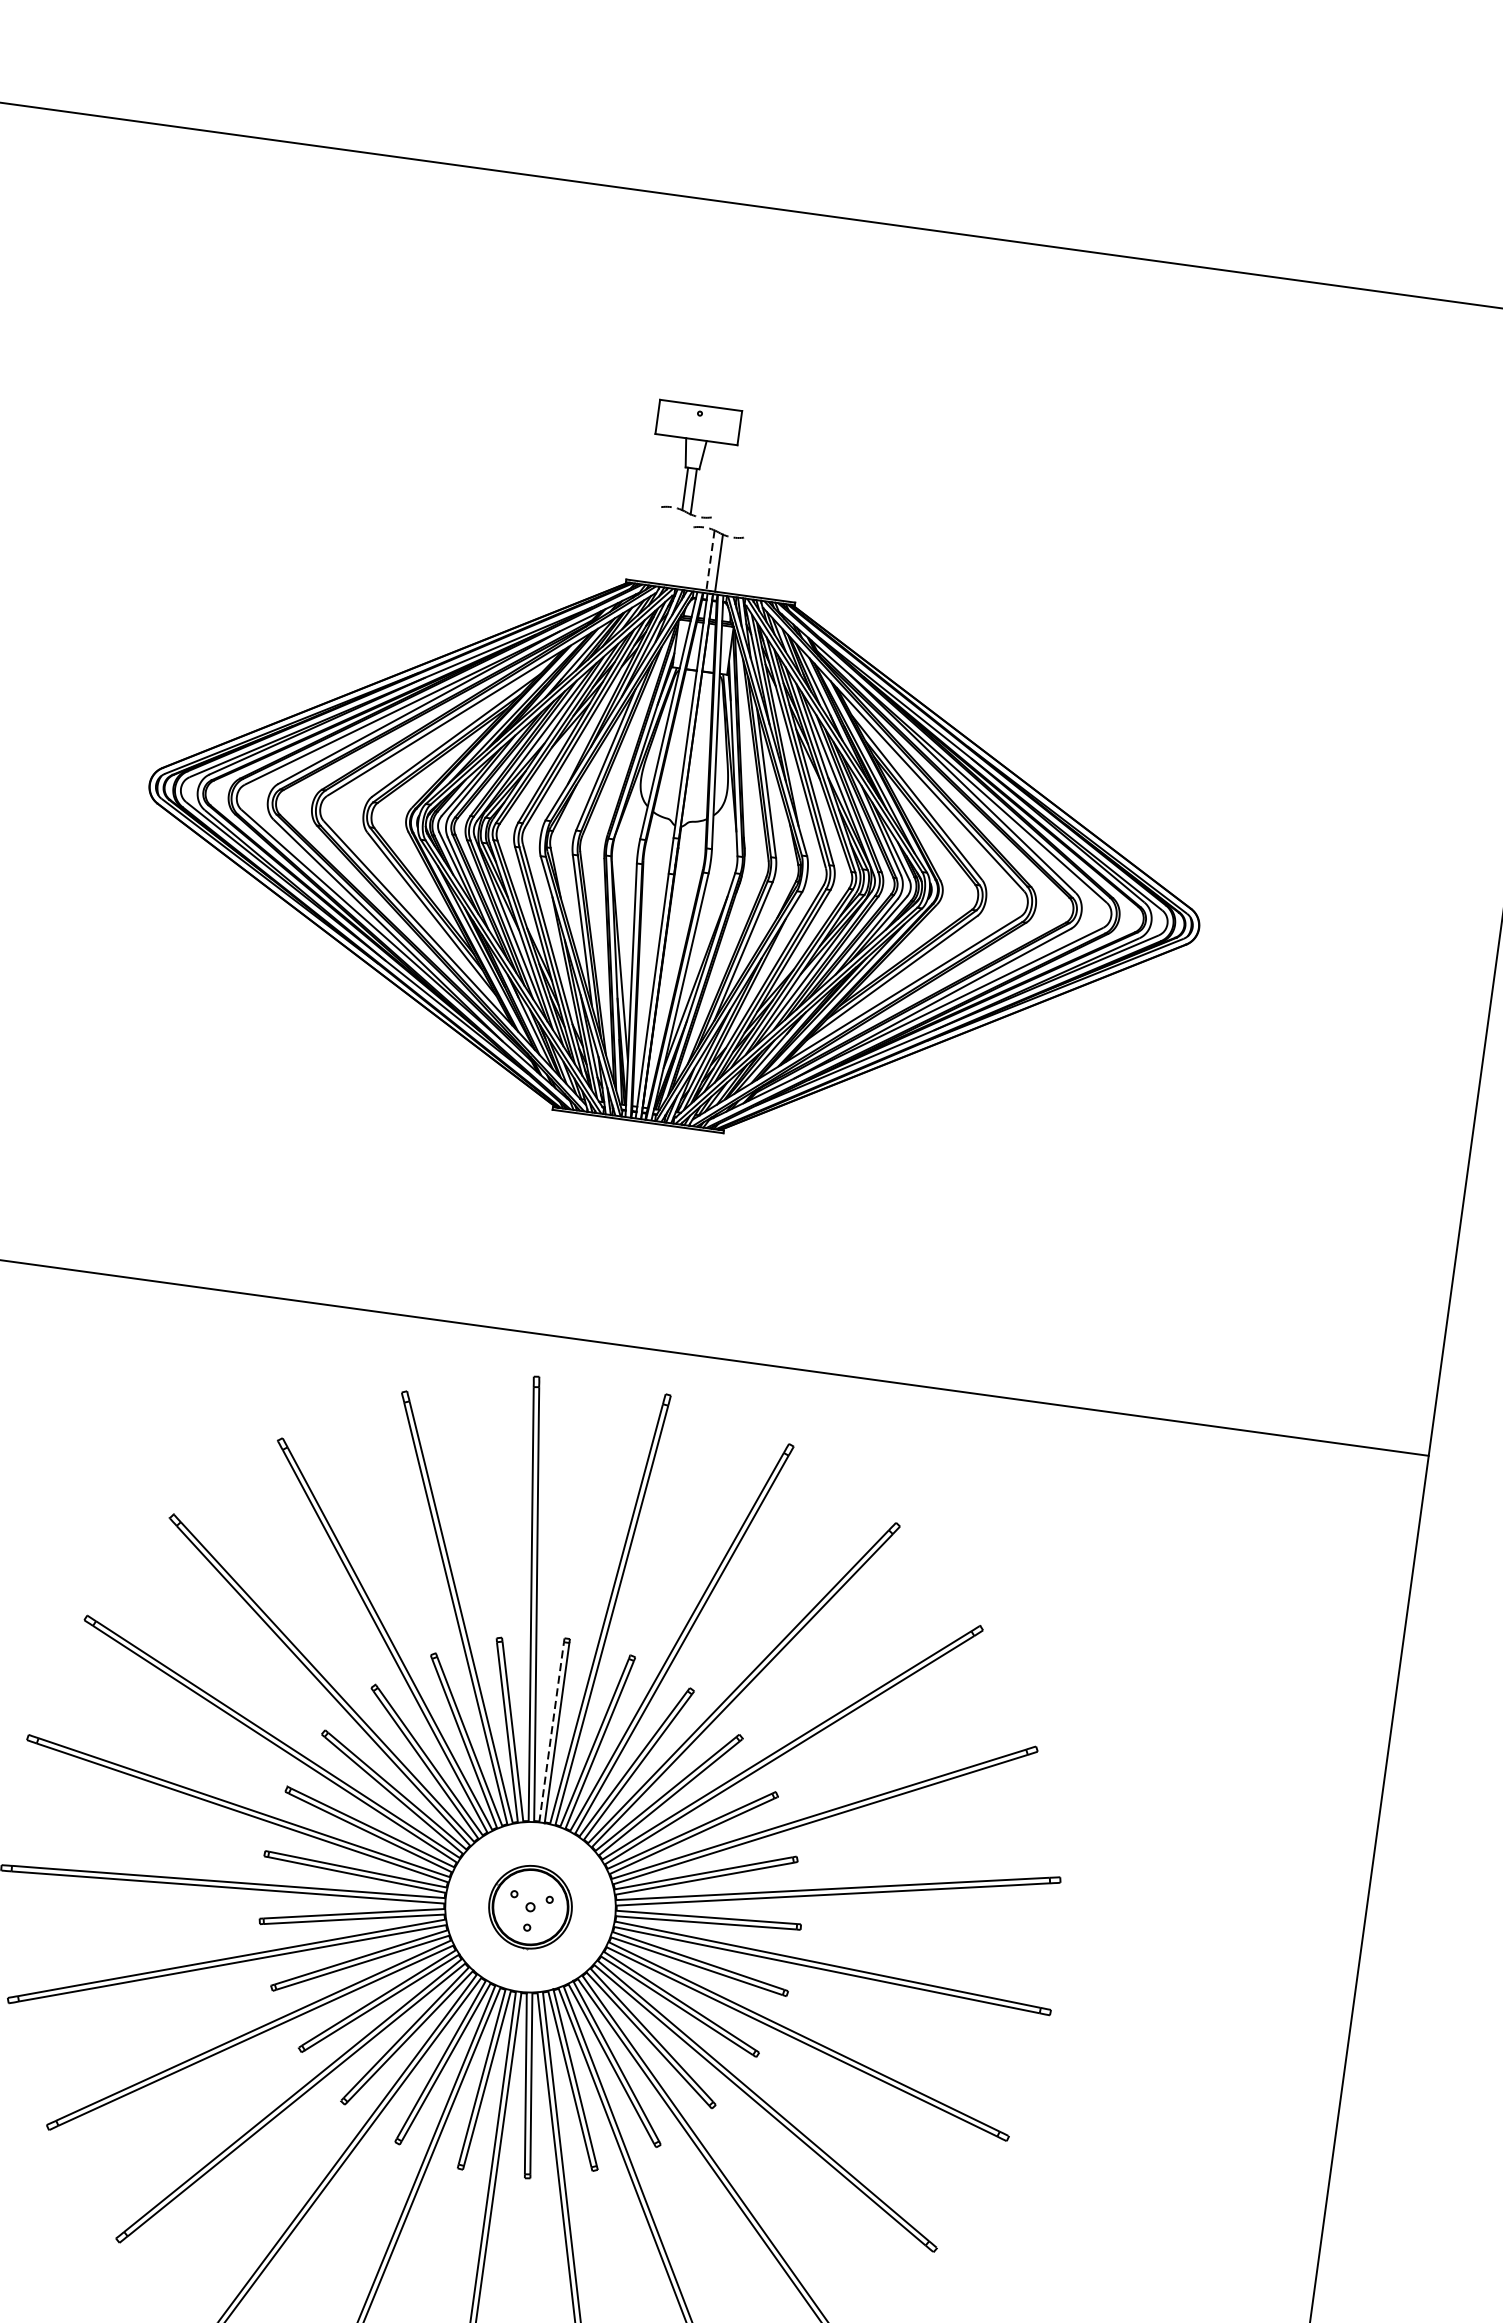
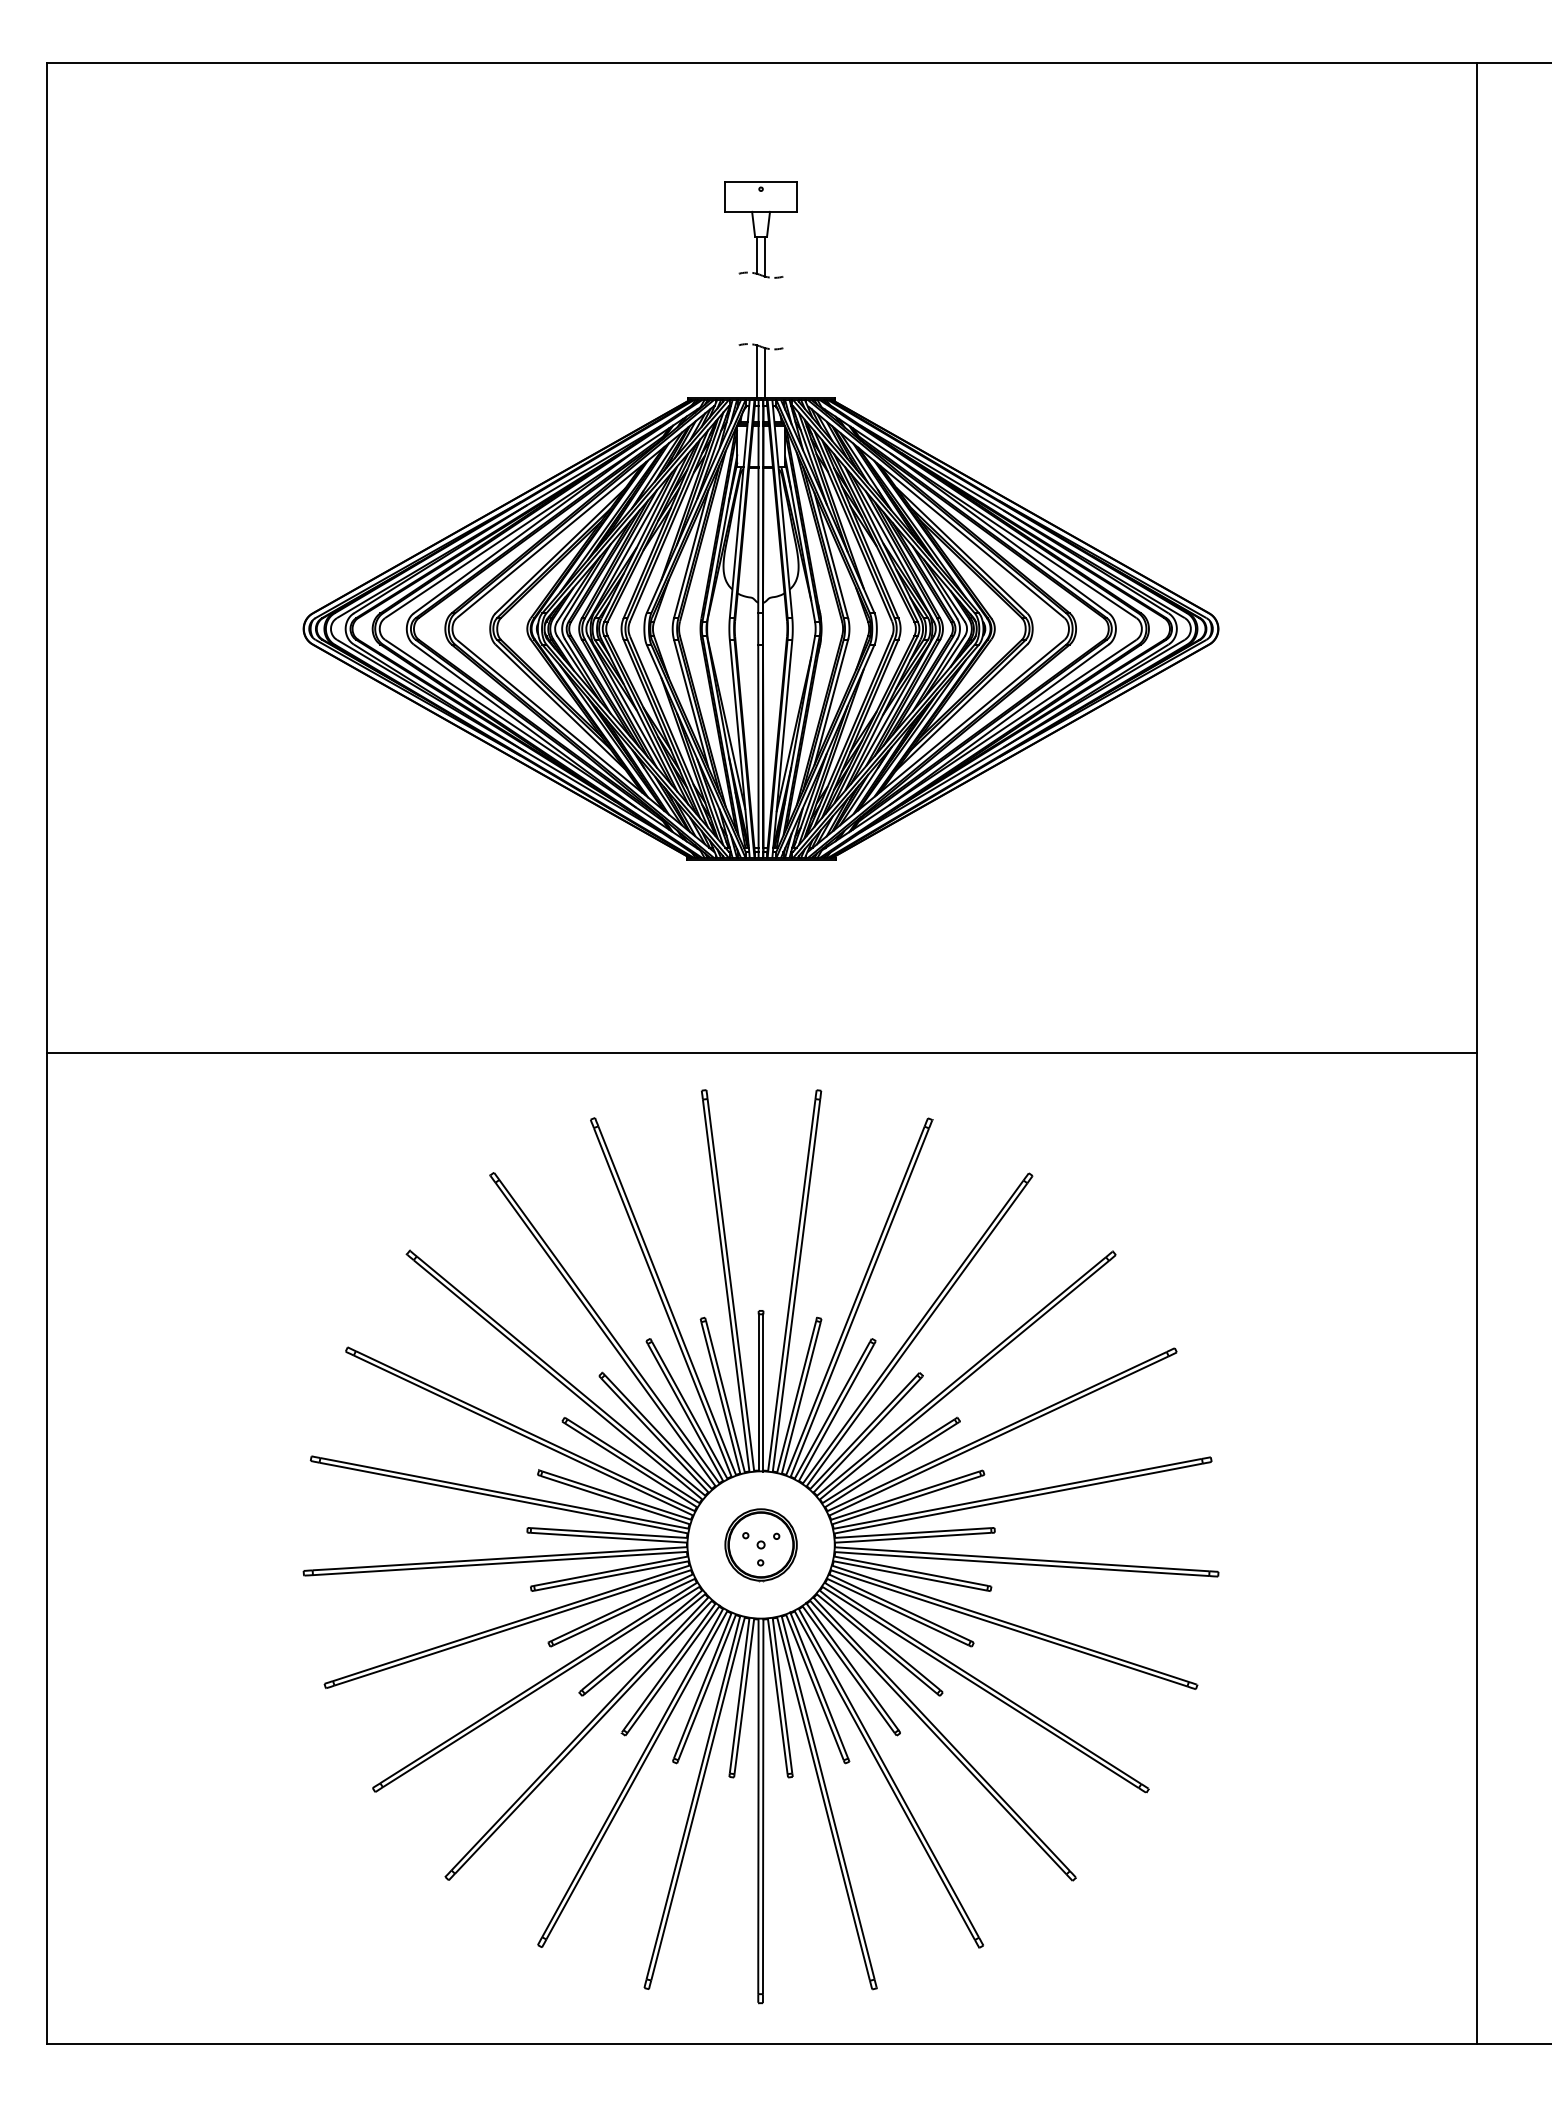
part: (693, 459) -> (760, 229), moved
line: (710, 561) -> (757, 372), dashed -> solid
line: (551, 1731) -> (758, 1392), dashed -> solid

